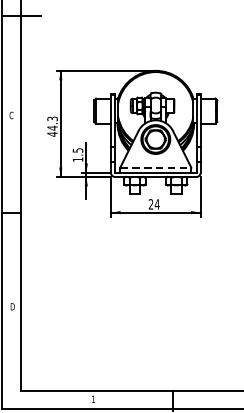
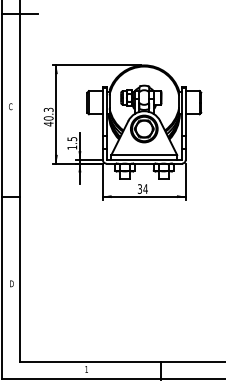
text: (52, 128) -> (48, 118), 44.3 -> 40.3
line: (156, 168) -> (144, 155), dashed -> solid
text: (150, 204) -> (139, 189), 24 -> 34

